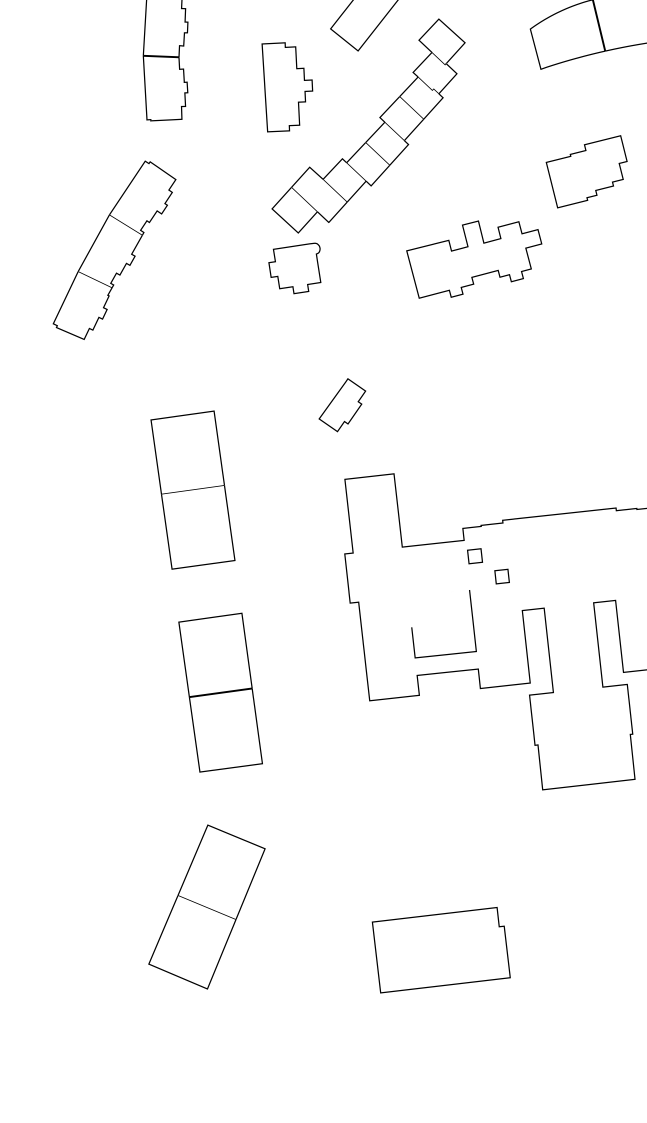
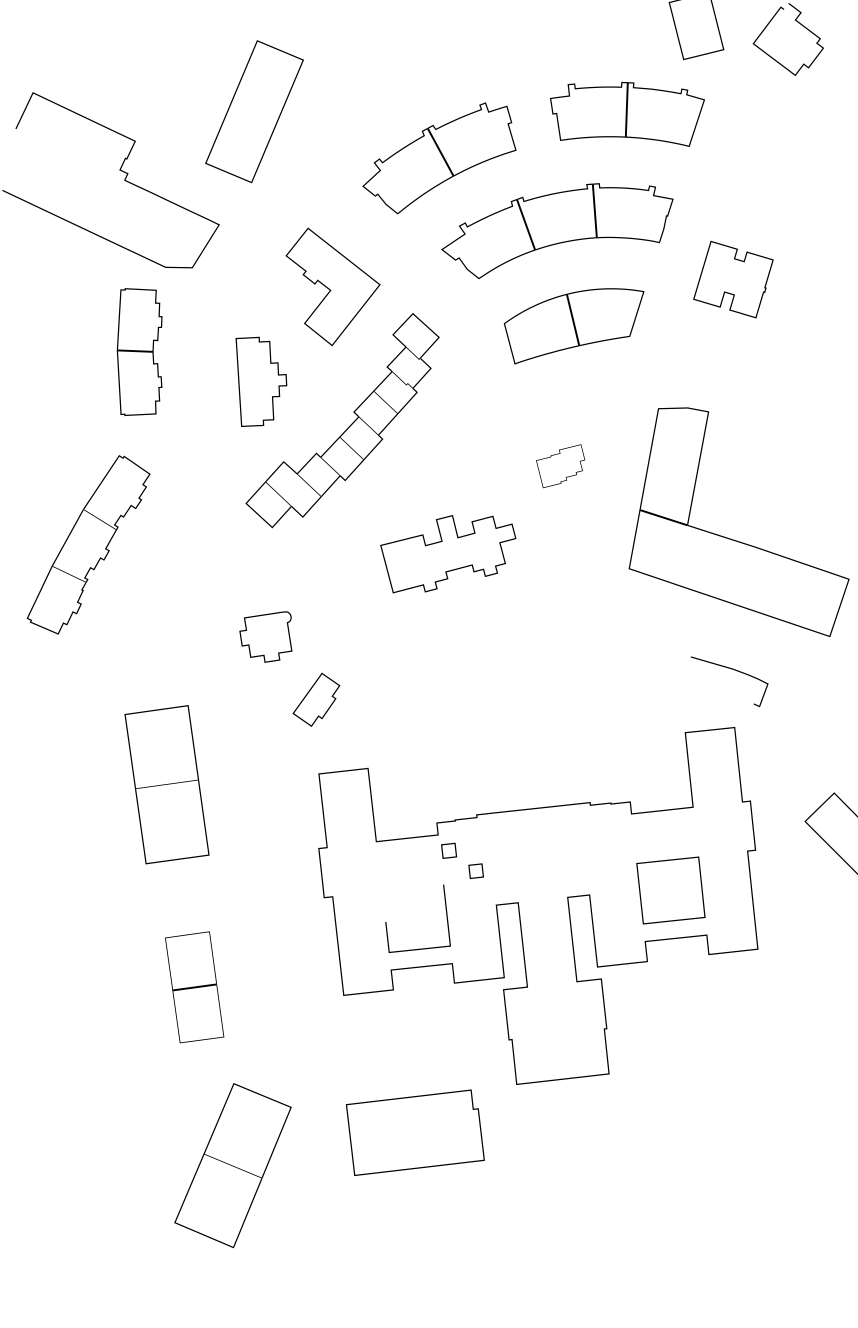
part: (586, 170) -> (560, 465), size x0.6
part: (294, 267) -> (265, 636), moved
part: (220, 692) -> (194, 987), size x0.7
part: (206, 906) -> (232, 1165), moved
part: (440, 949) -> (414, 1132), moved

